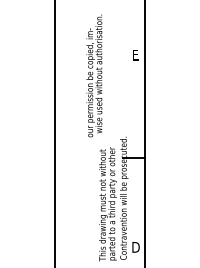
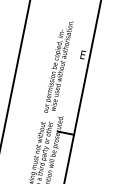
text: (94, 75) -> (58, 66), moved

